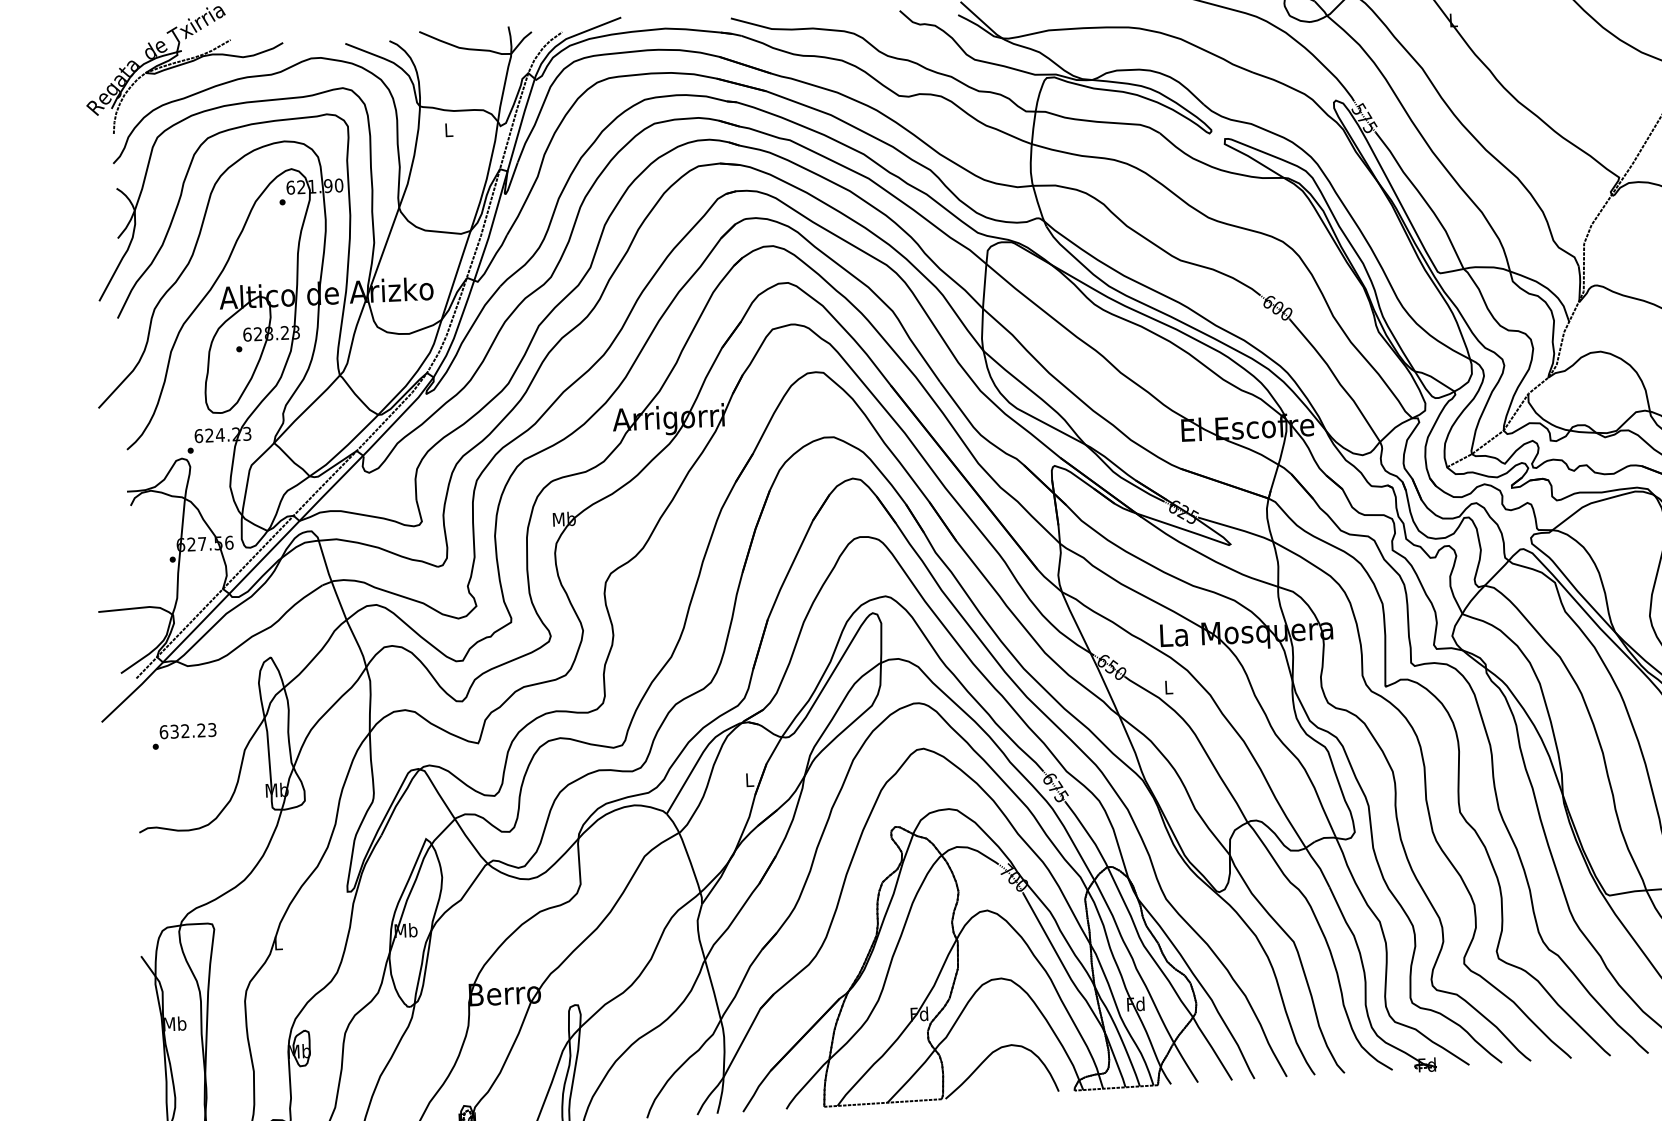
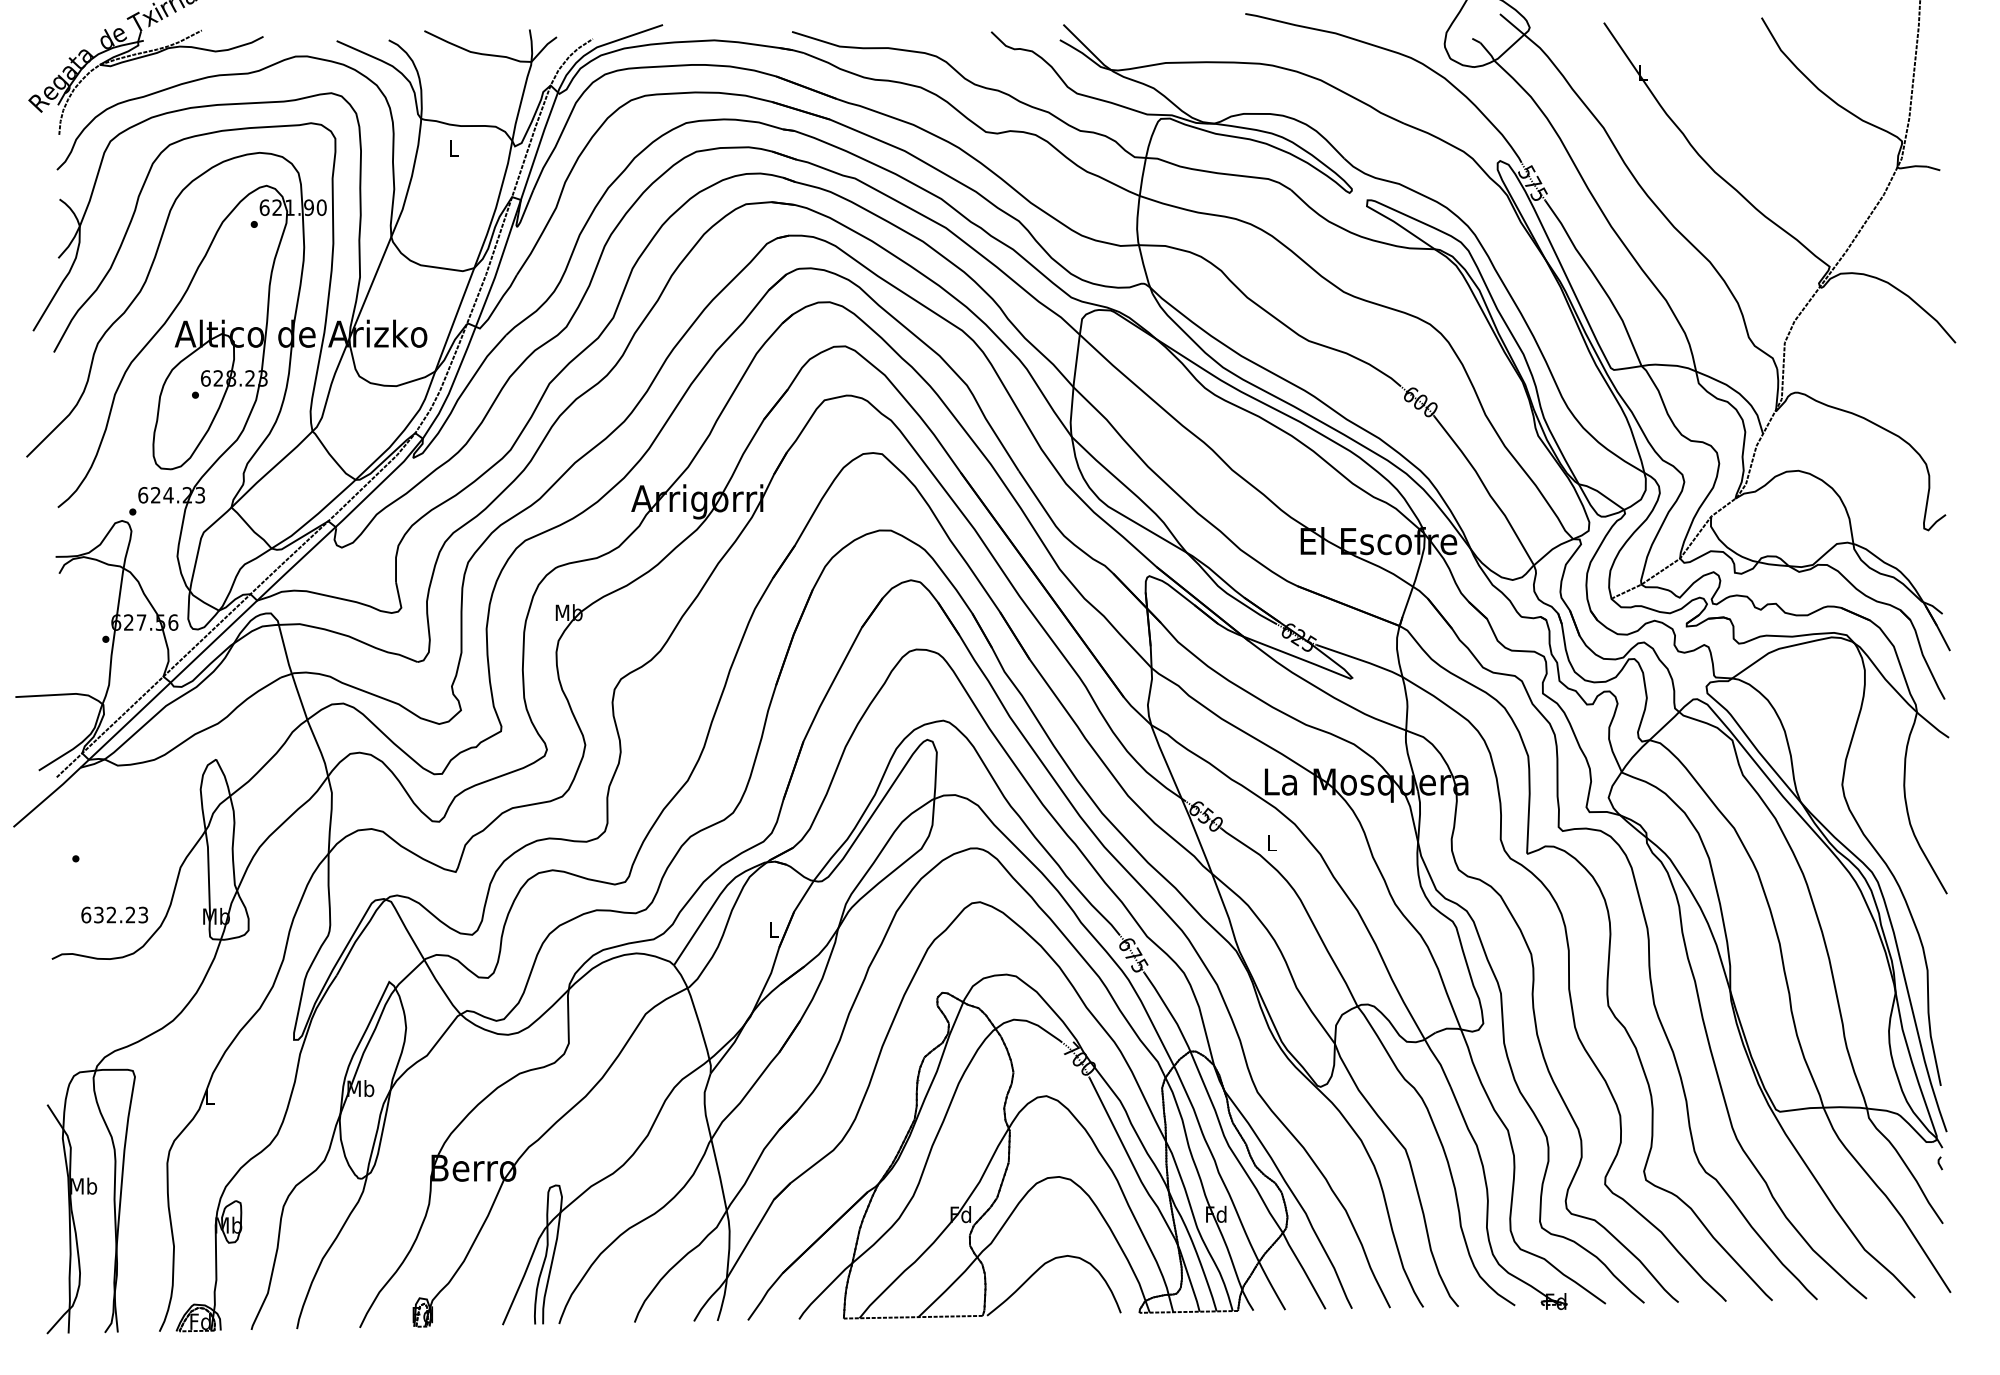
text: (187, 730) -> (114, 914), moved

